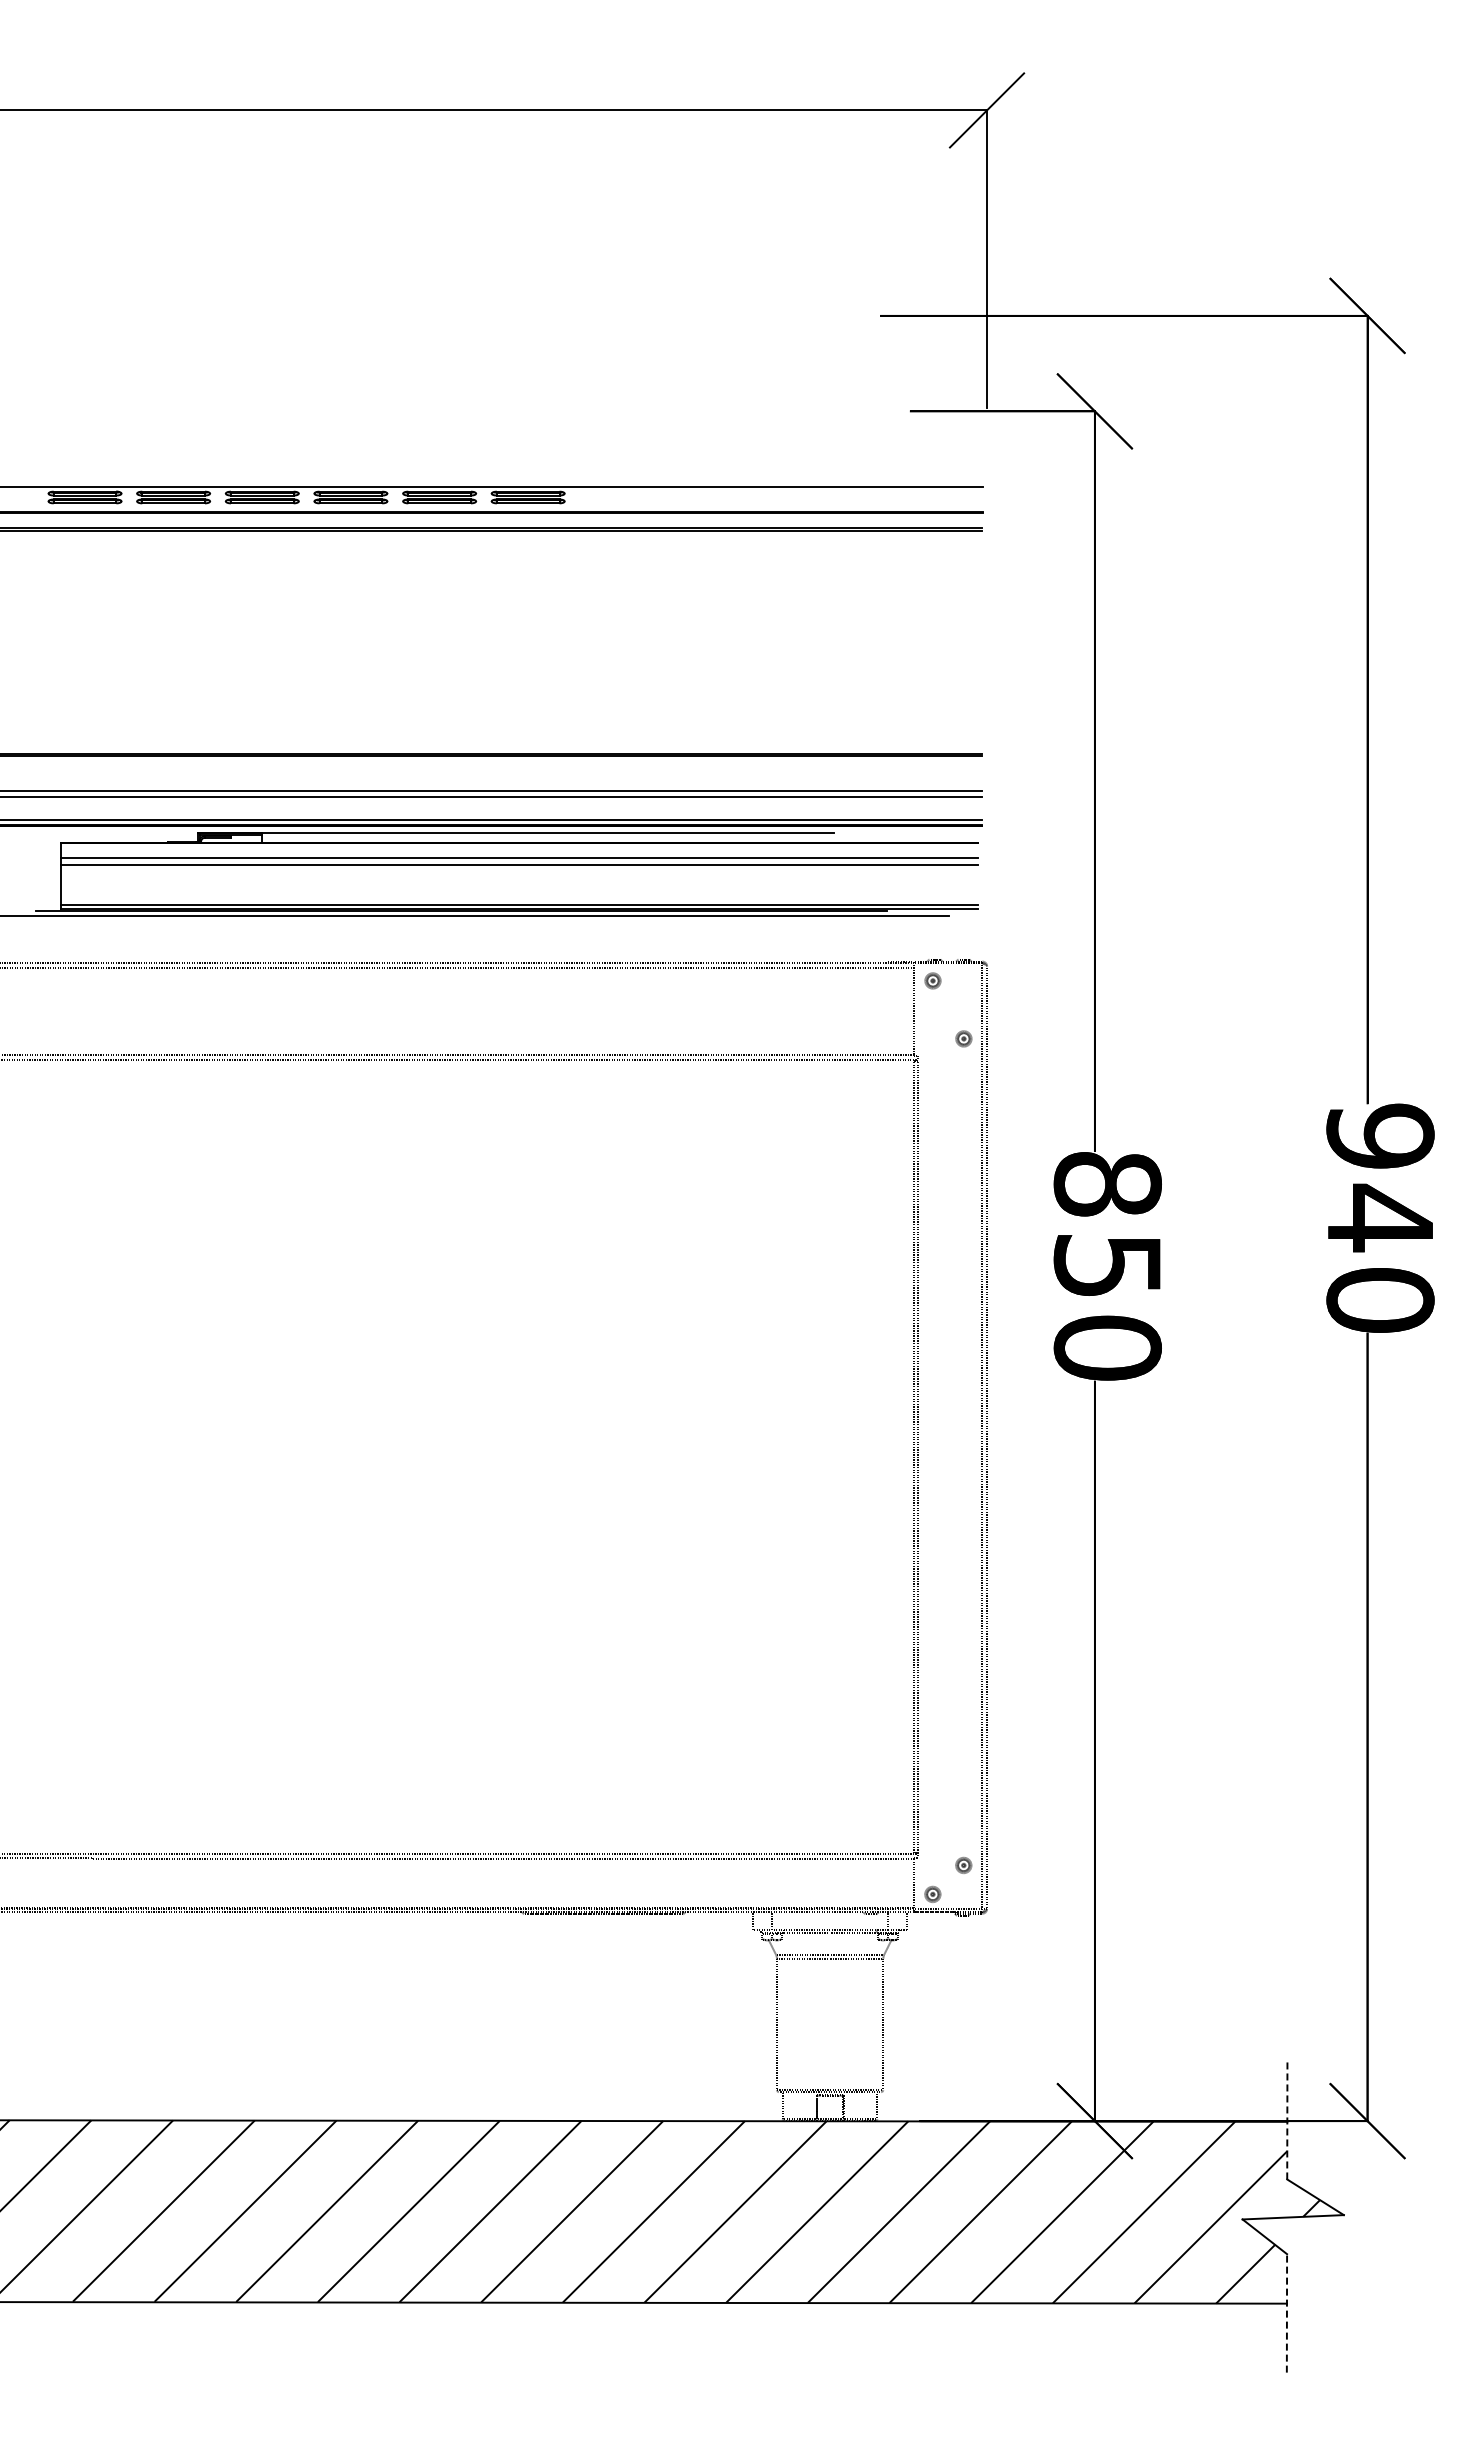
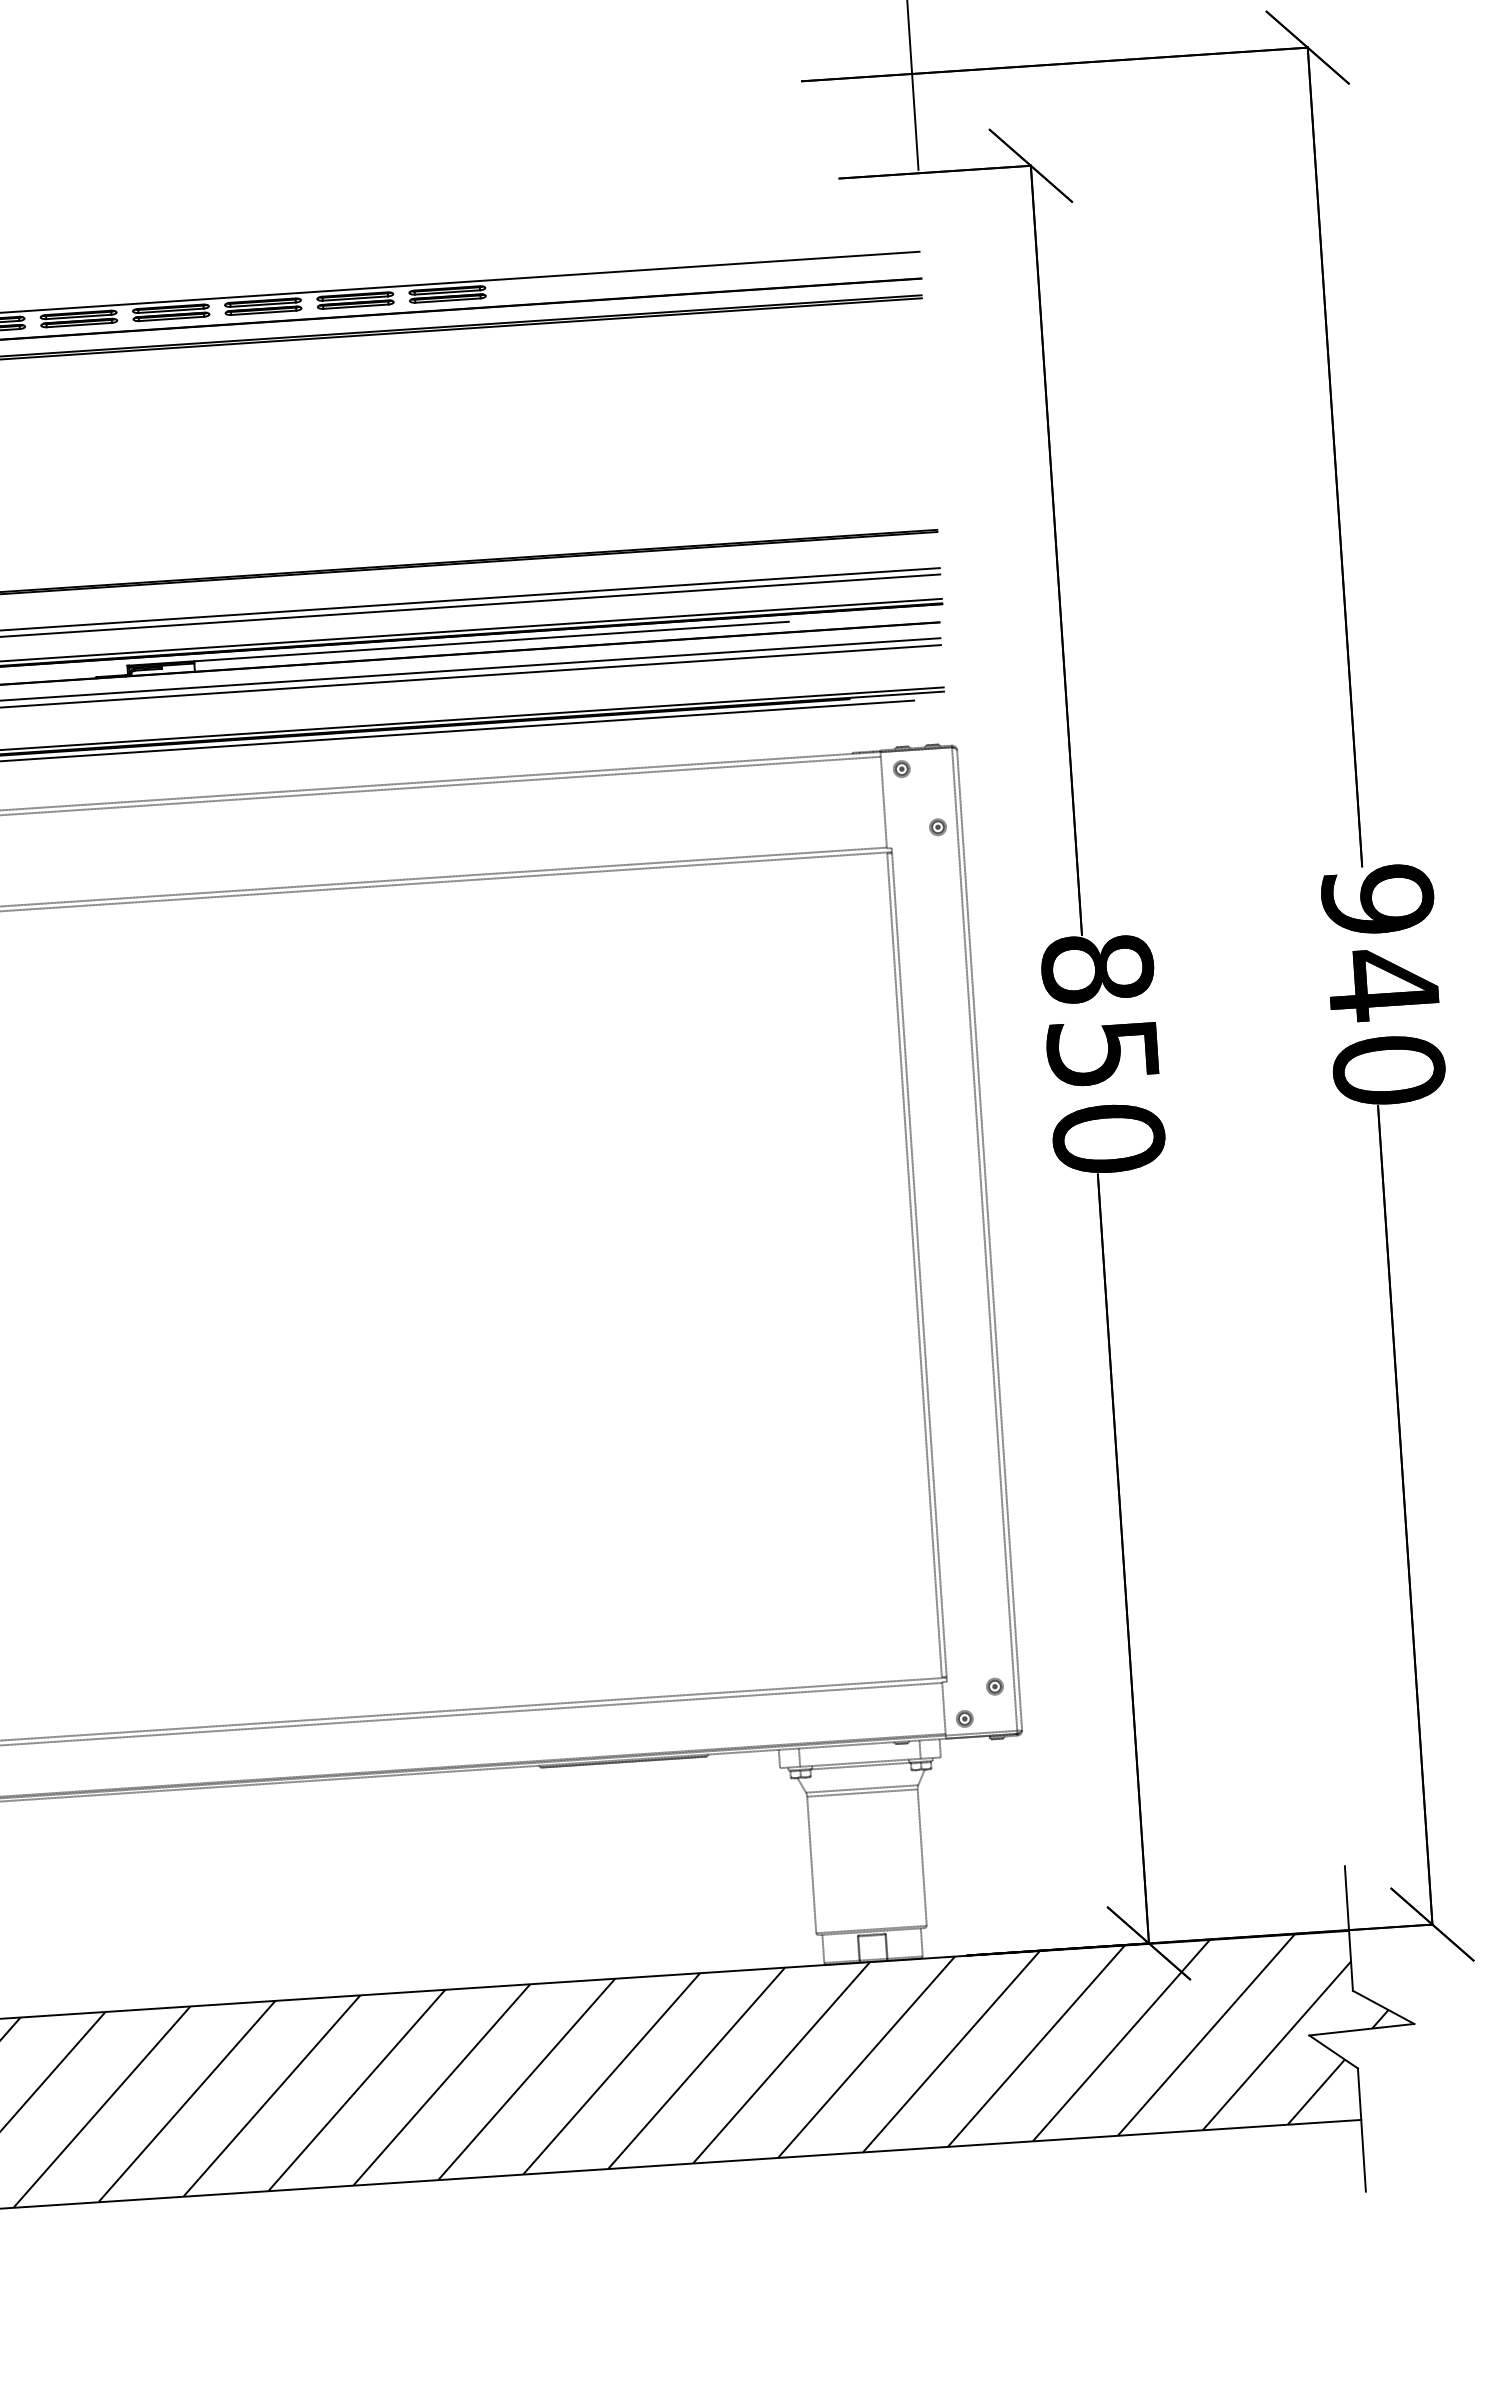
line: (1287, 2119) -> (1349, 1928), dashed -> solid
line: (1286, 2312) -> (1361, 2129), dashed -> solid

